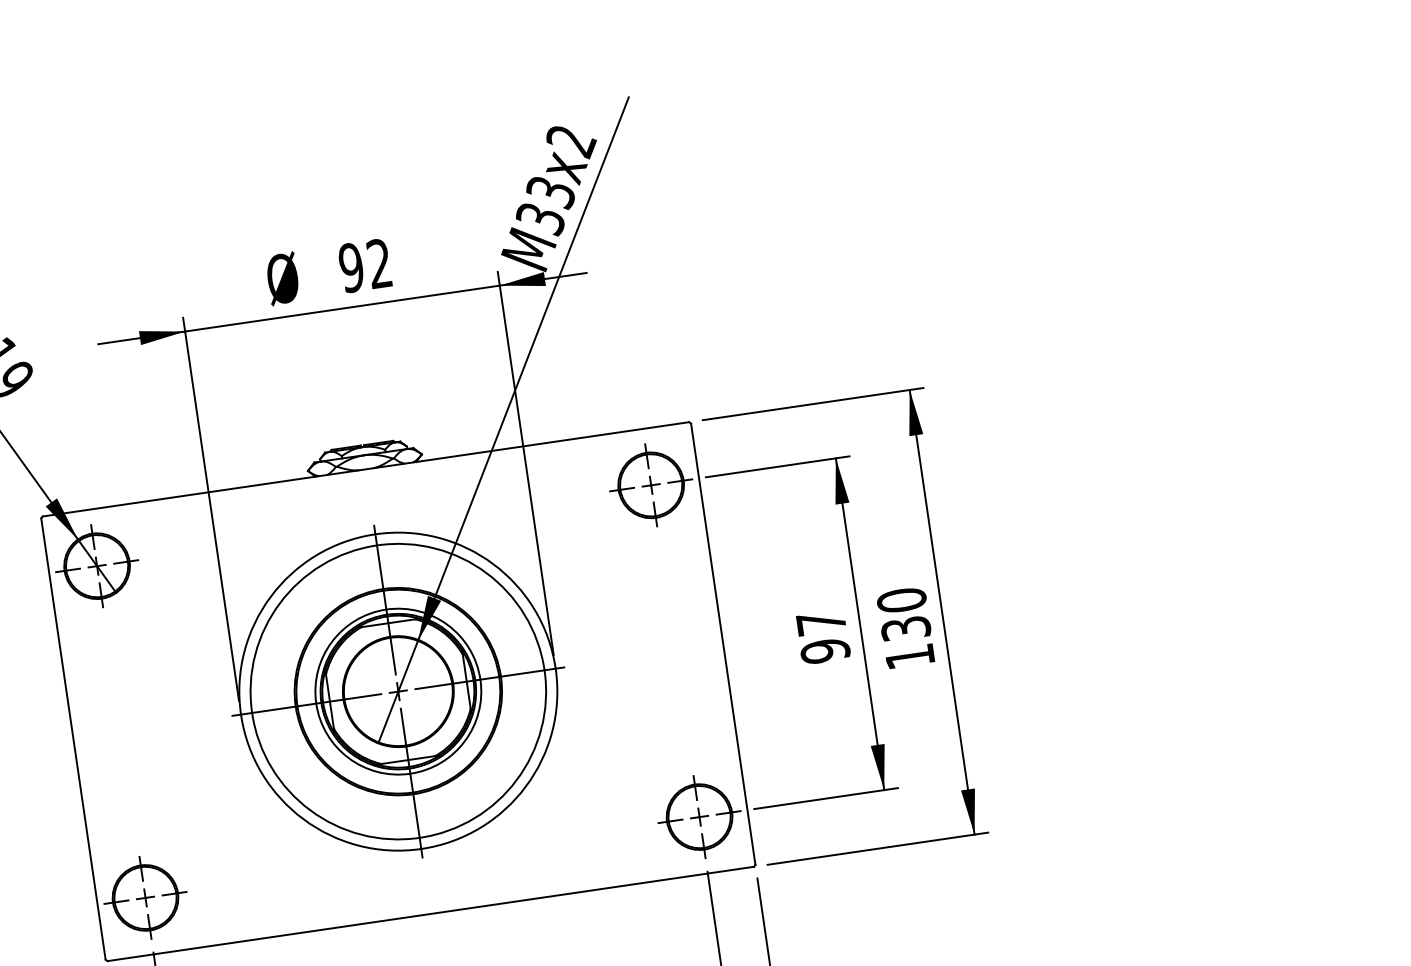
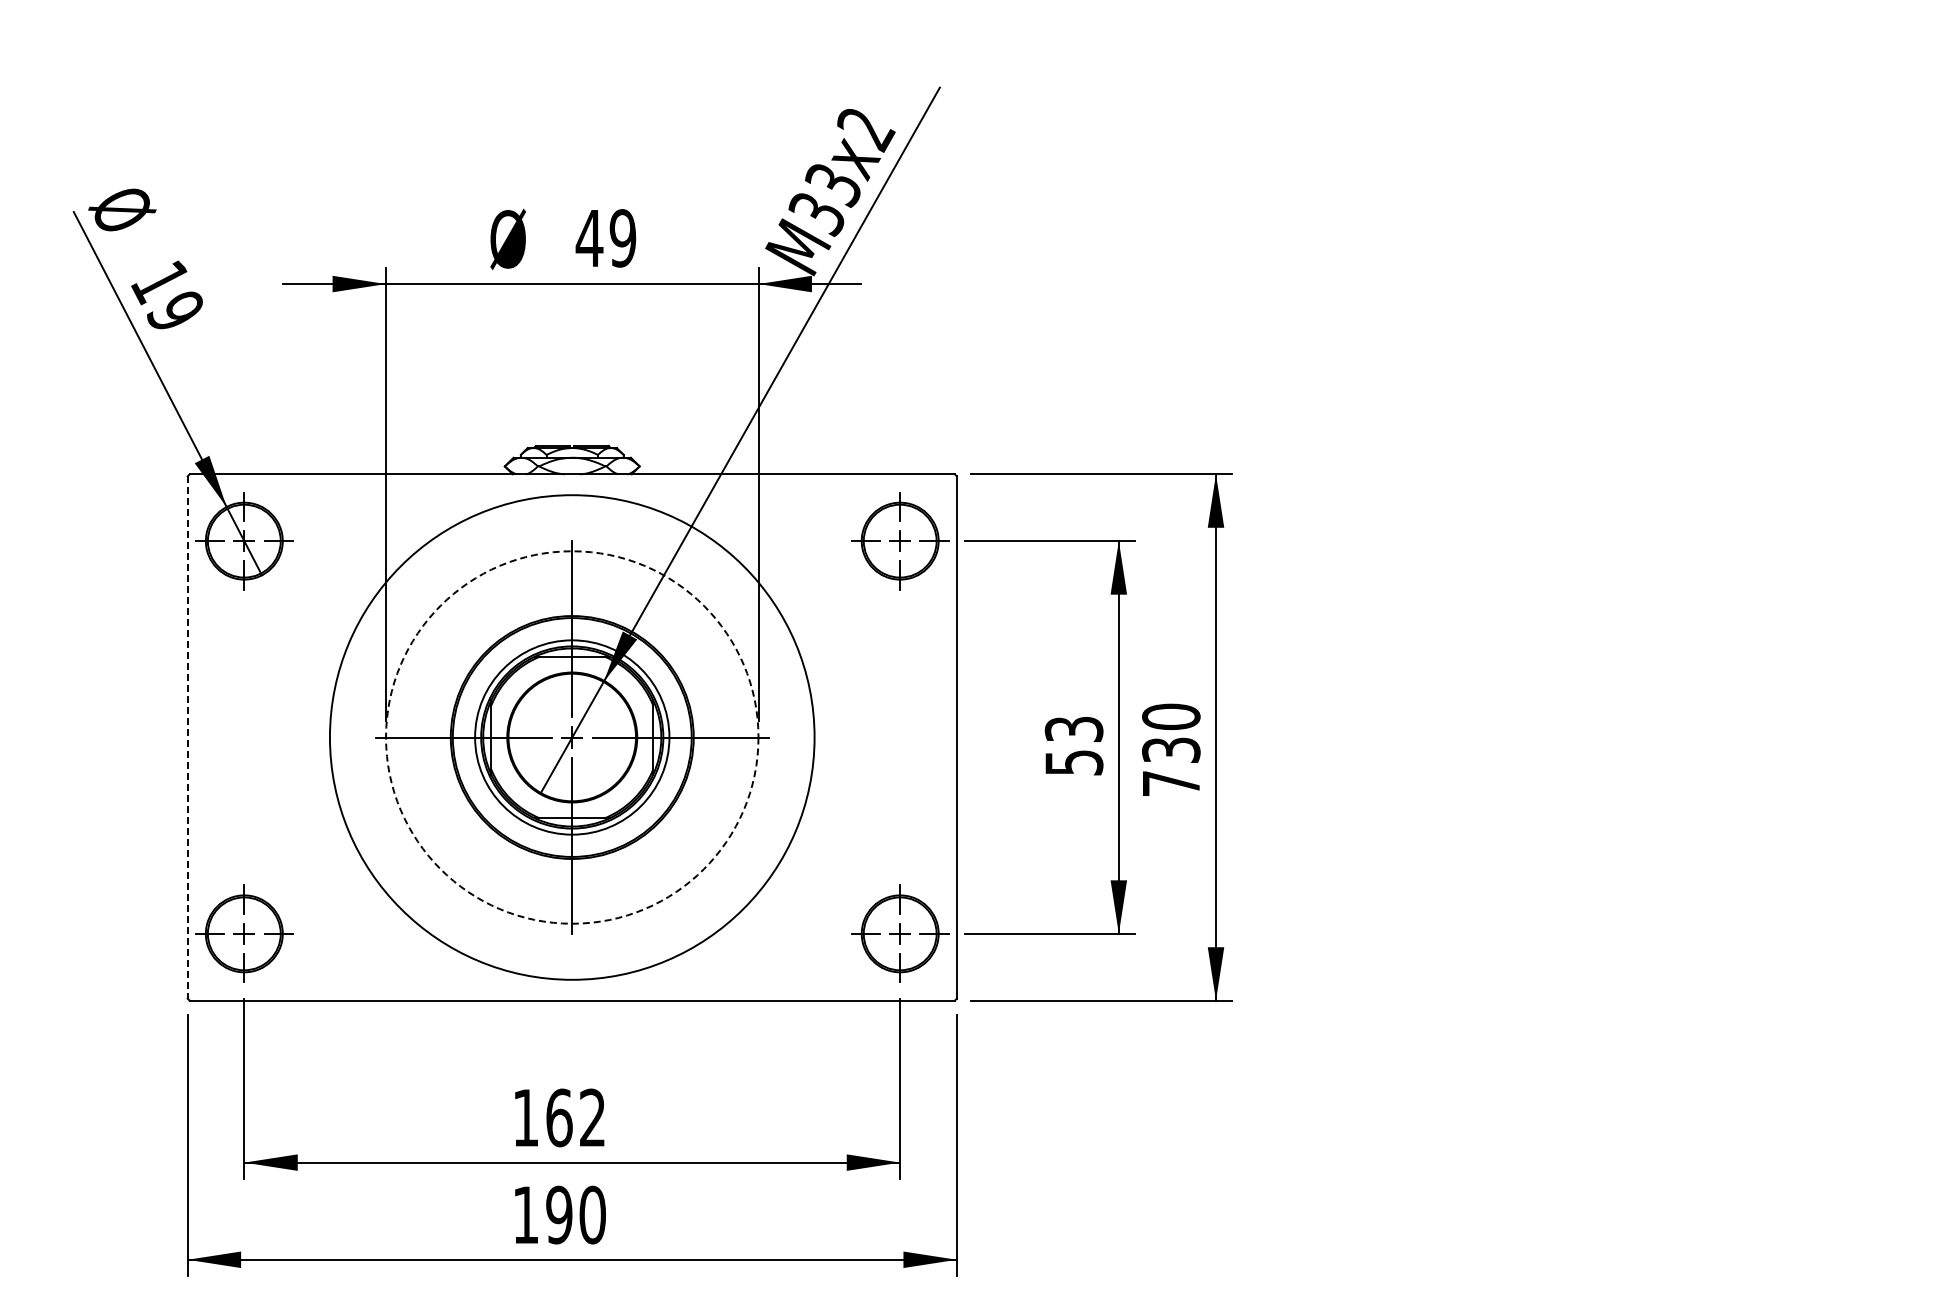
text: (364, 266) -> (605, 238), 92 -> 49
text: (822, 637) -> (1073, 746), 97 -> 53
text: (910, 656) -> (1171, 783), 130 -> 730
circle: (398, 691) -> (572, 737), size x1.4
circle: (398, 691) -> (572, 737), solid -> dashed
line: (73, 739) -> (187, 738), solid -> dashed

